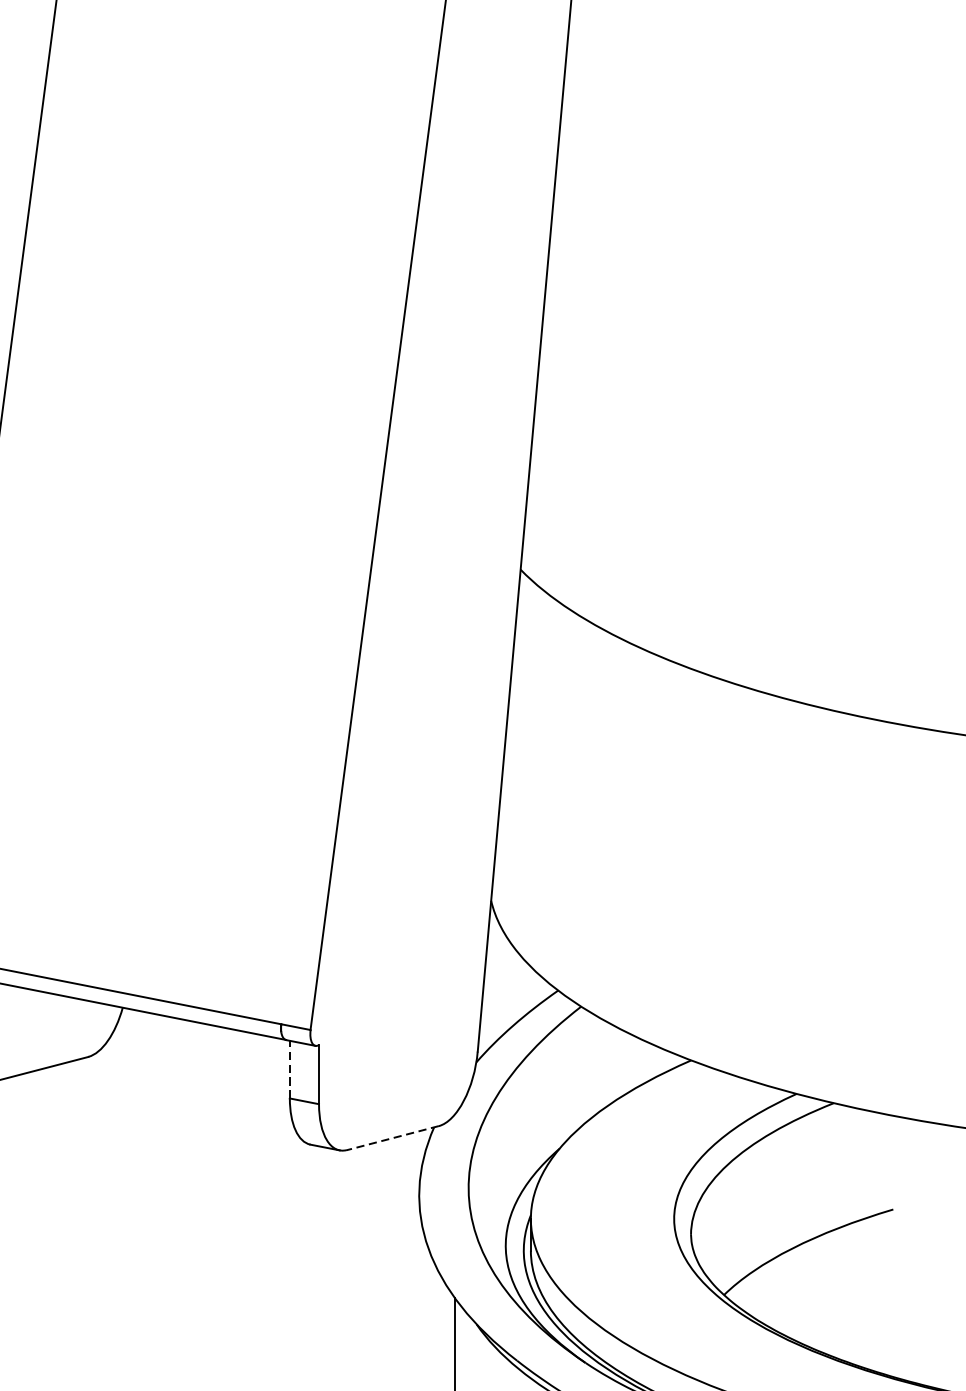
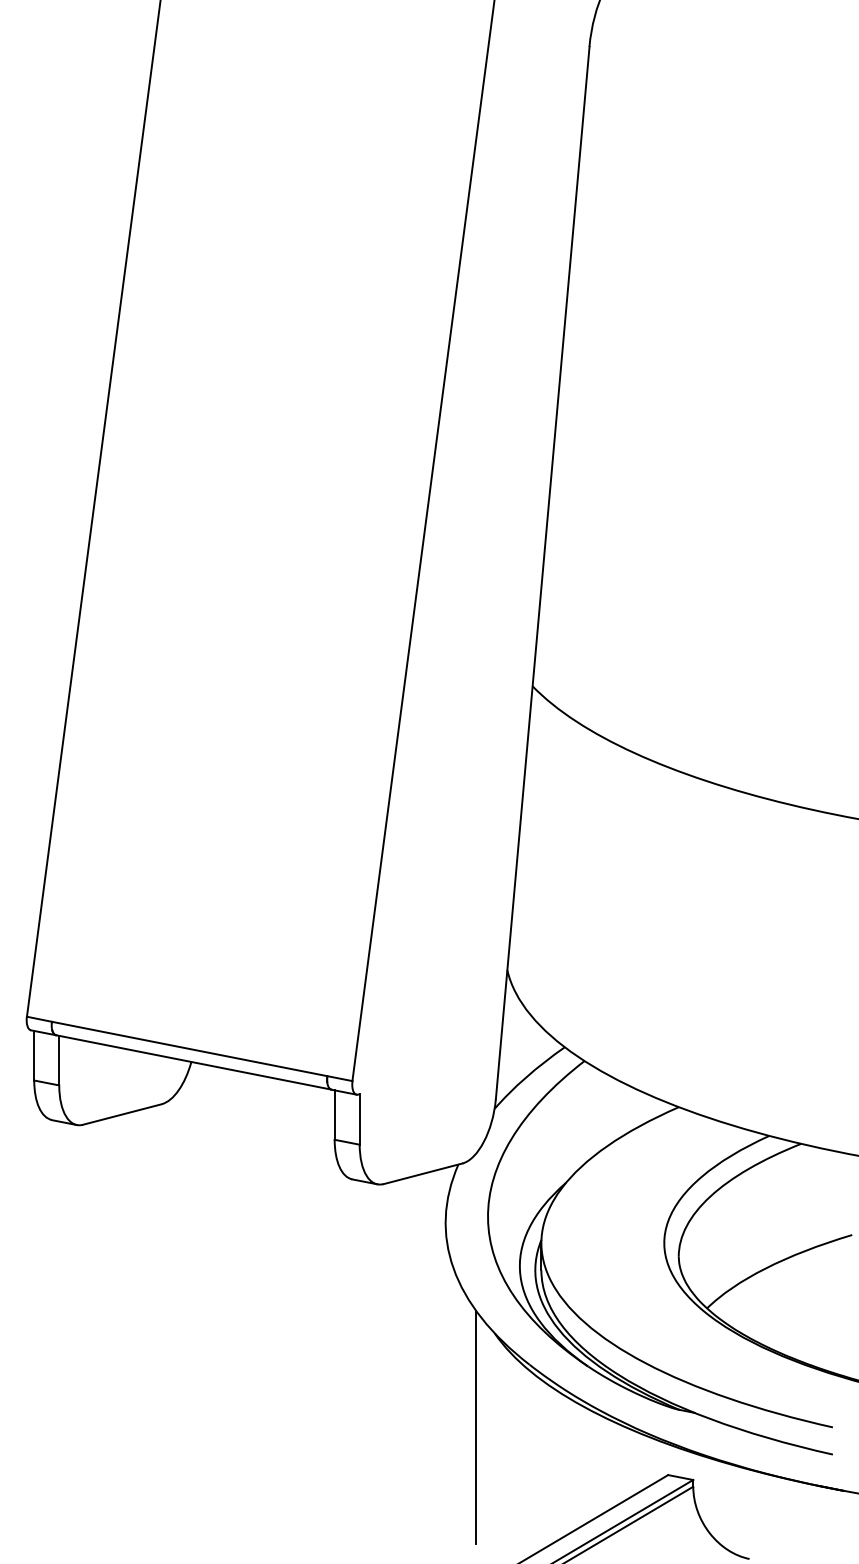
line: (289, 1070) -> (334, 1115), dashed -> solid
line: (392, 1137) -> (422, 1173), dashed -> solid

